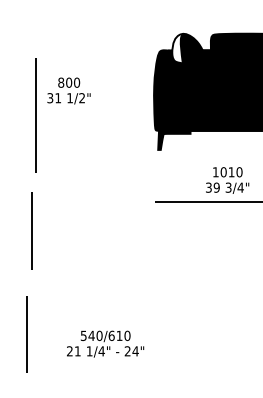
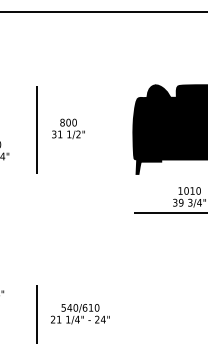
fill: (177, 48) -> (151, 96), added
line: (36, 115) -> (36, 129), moved
line: (32, 230) -> (40, 235), removed
text: (105, 344) -> (80, 314), moved

